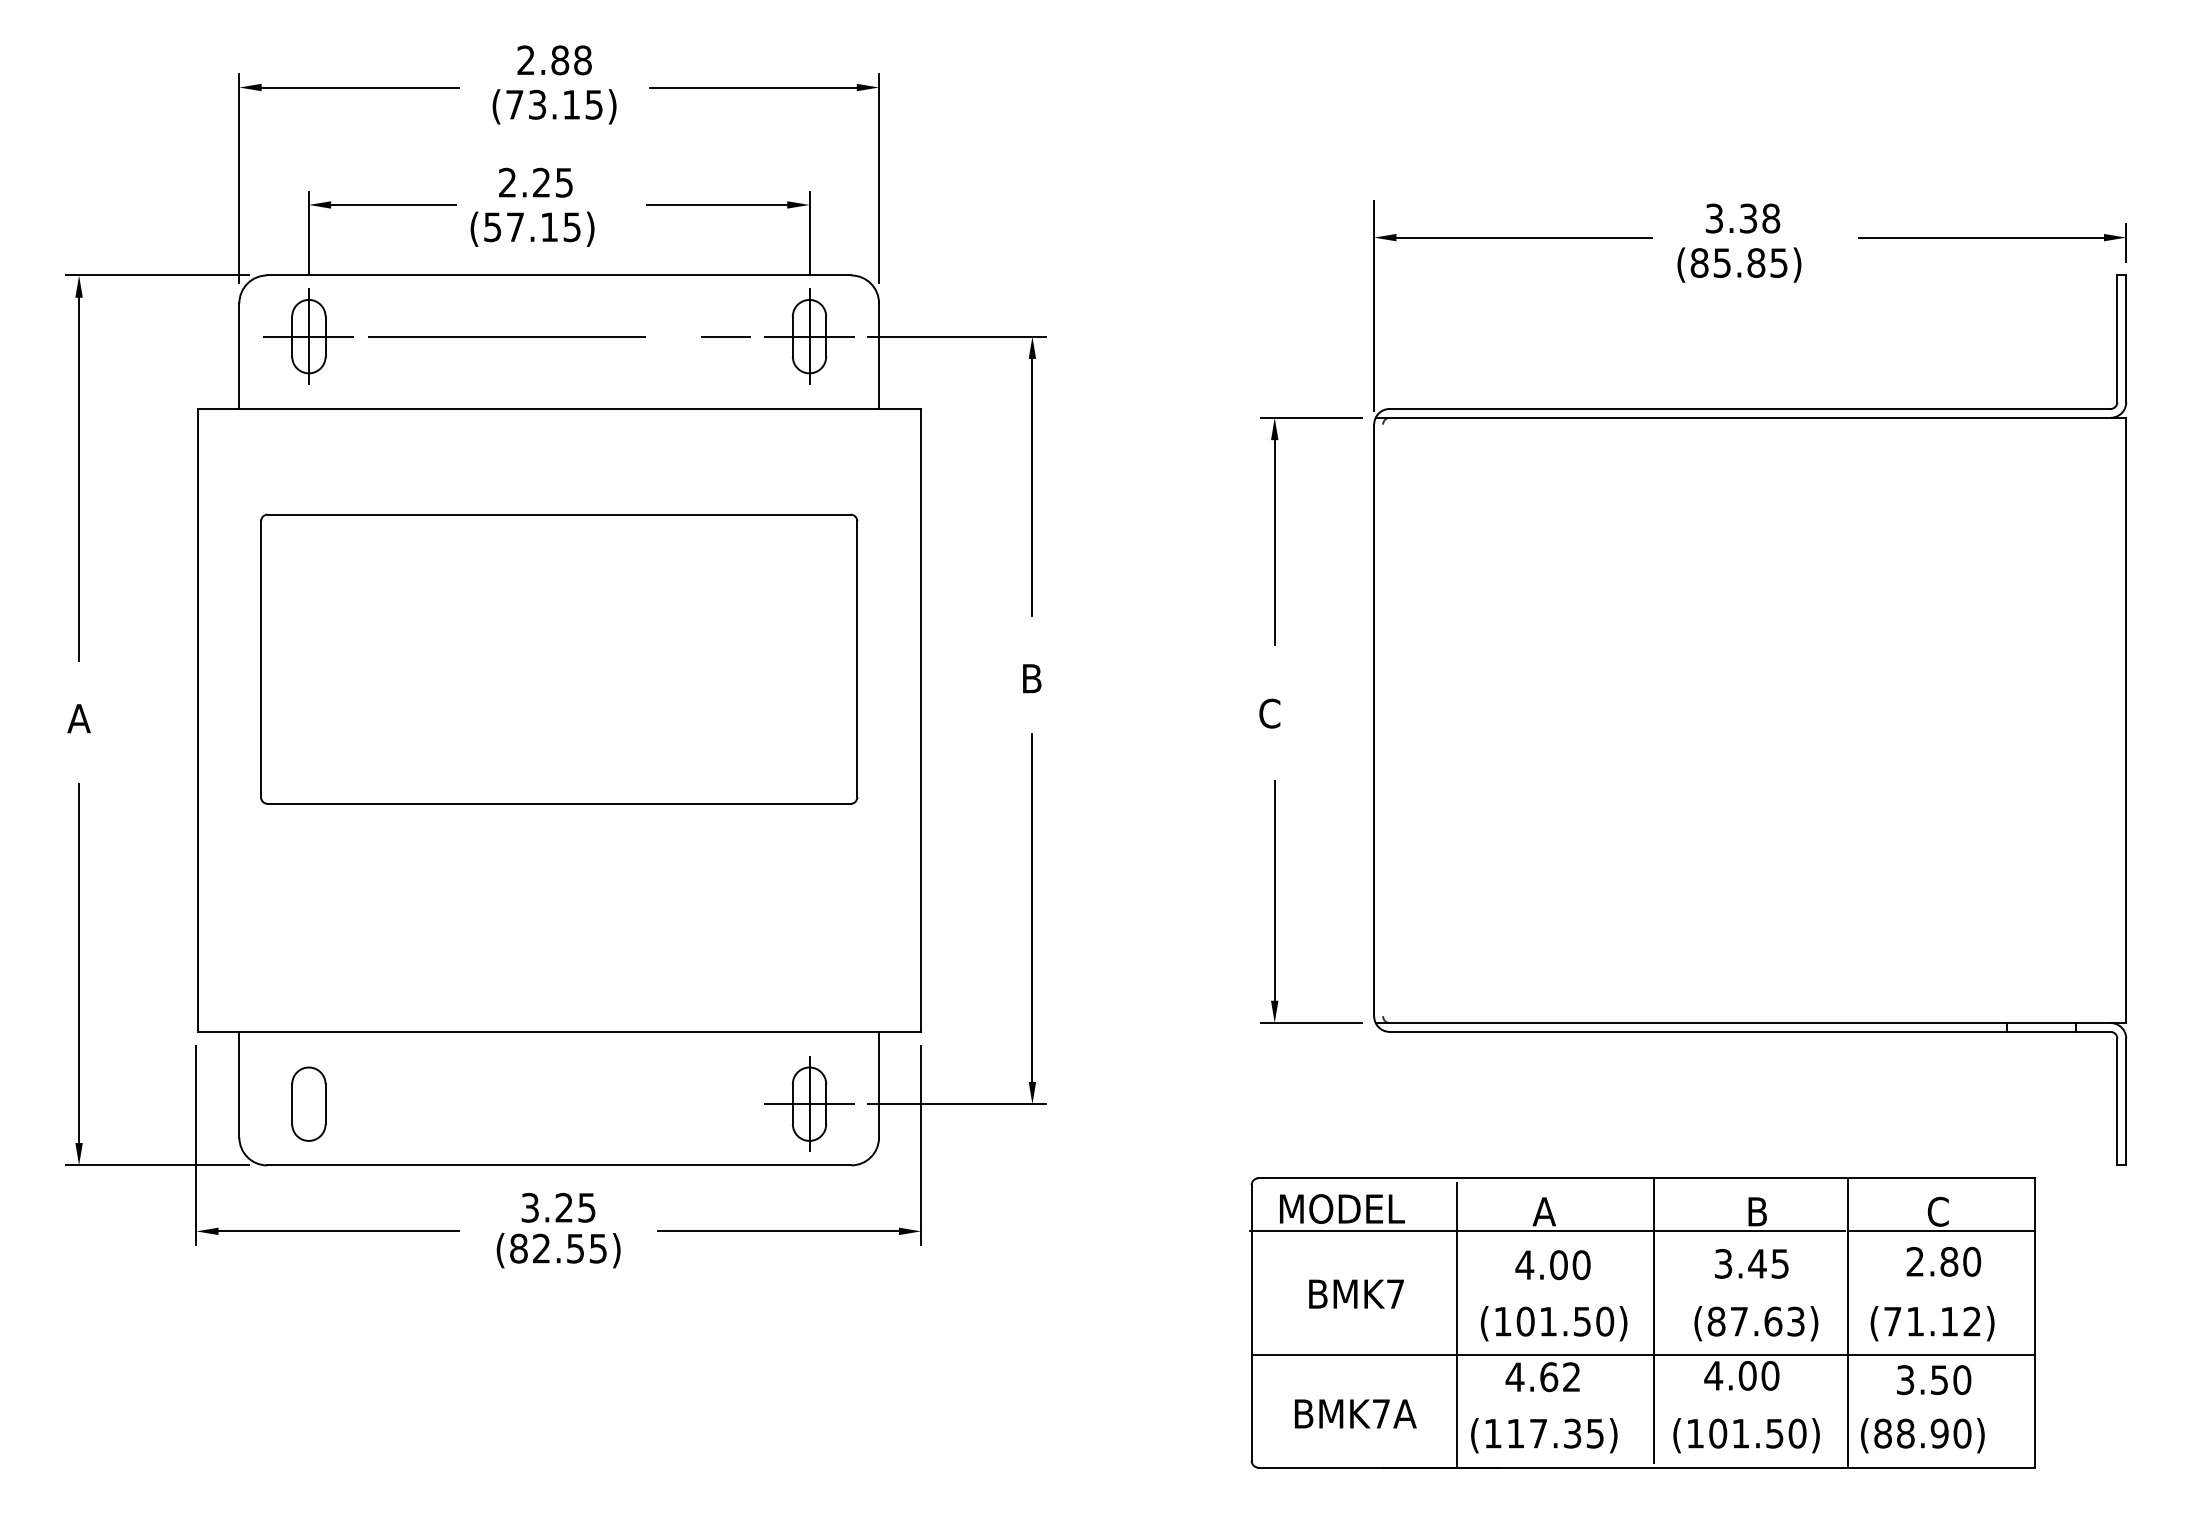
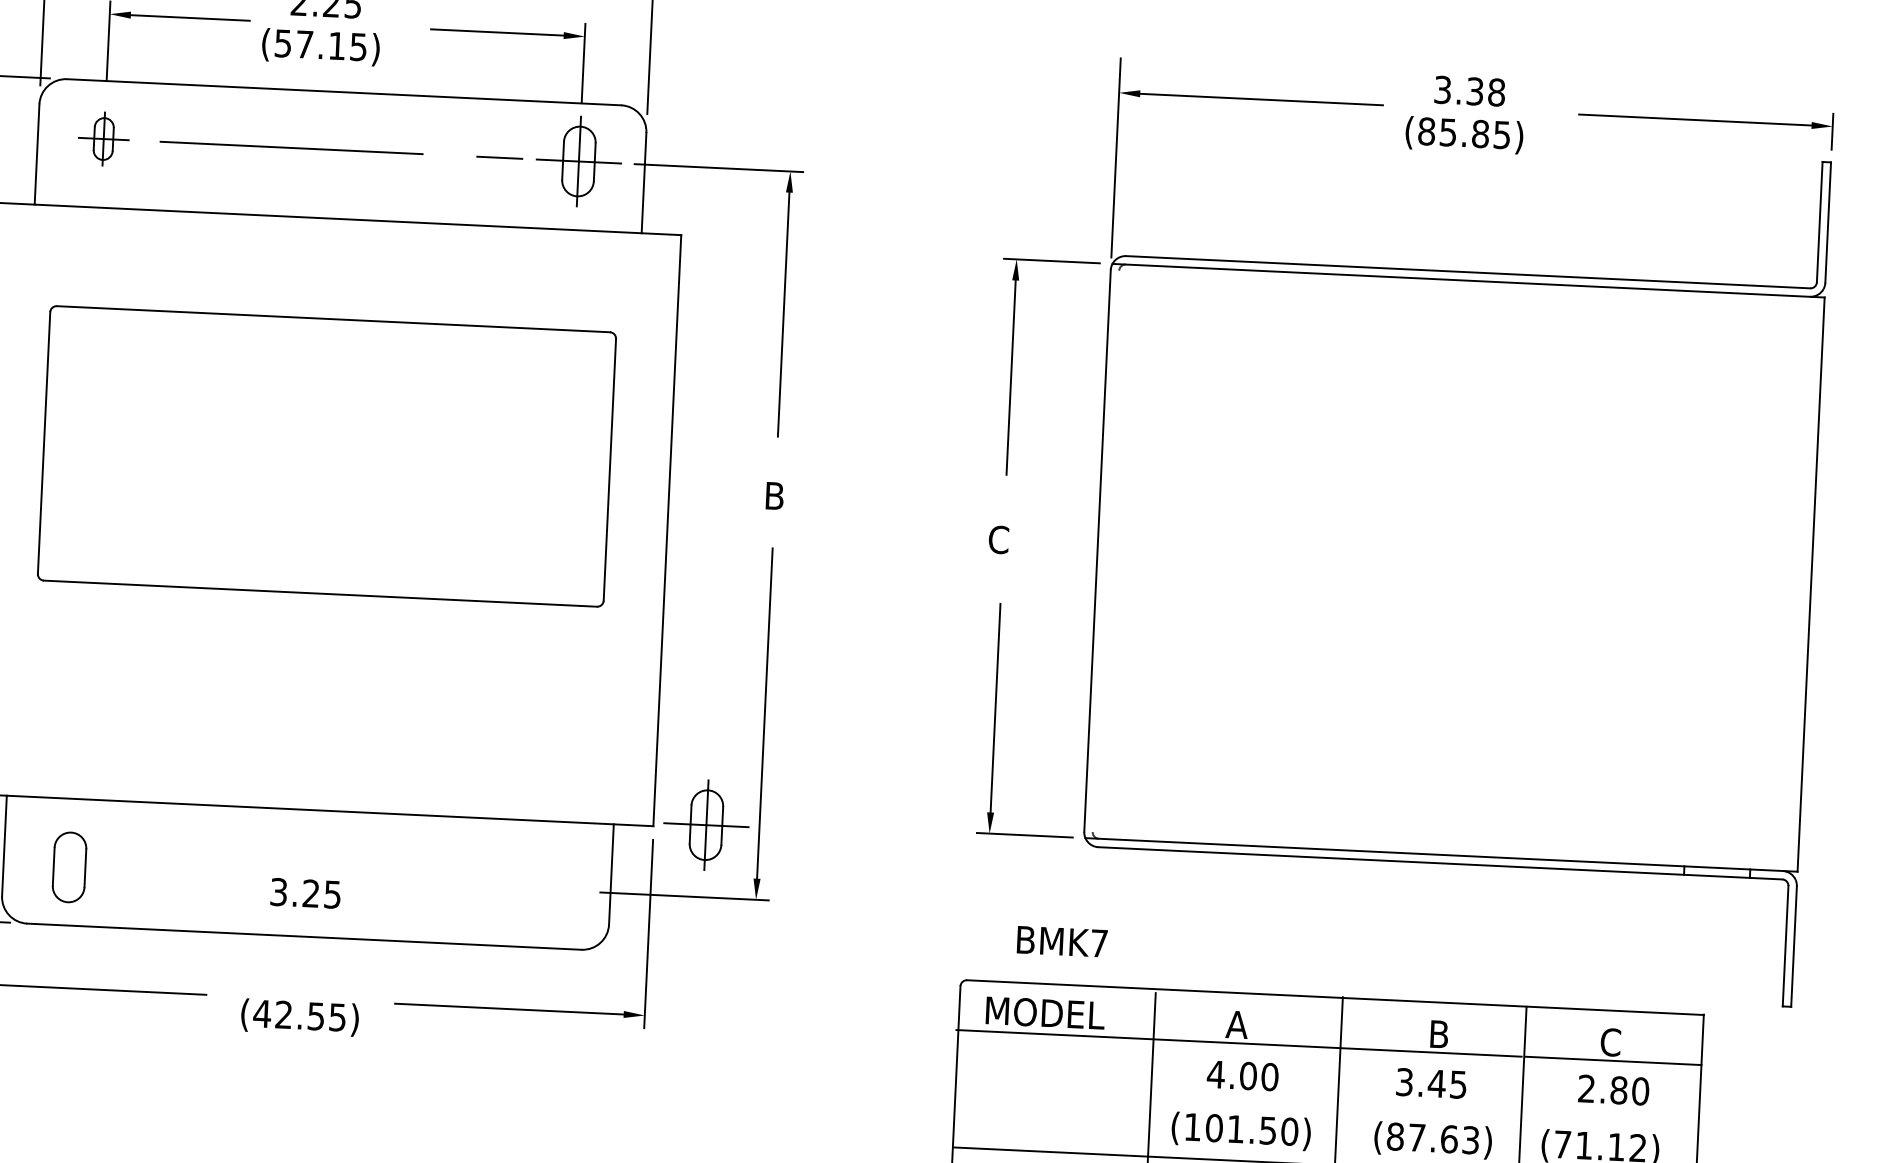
part: (308, 336) -> (103, 138), size x0.6
part: (809, 1103) -> (706, 824), moved
text: (558, 1207) -> (305, 893), moved
text: (518, 1248) -> (261, 1013), (82.55) -> (42.55)
text: (1356, 1293) -> (1062, 941), moved

